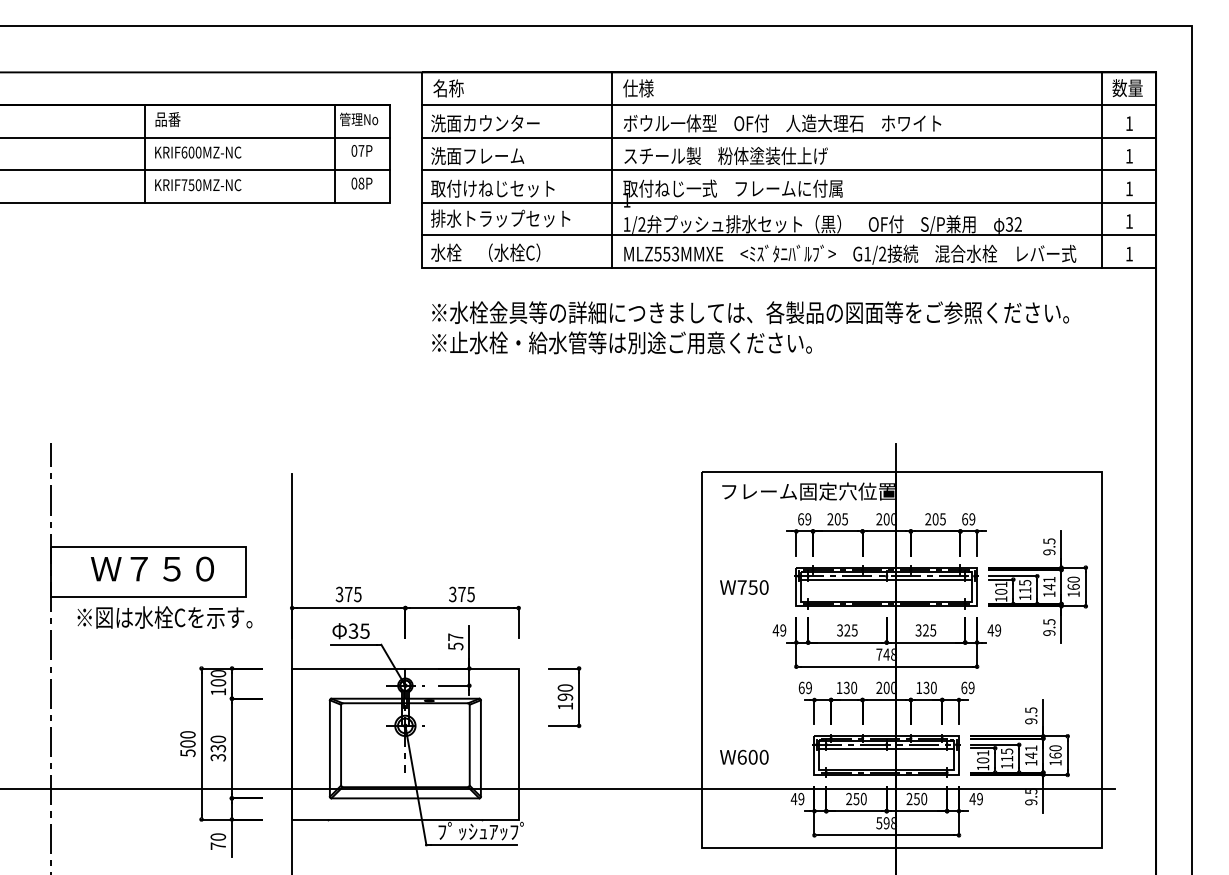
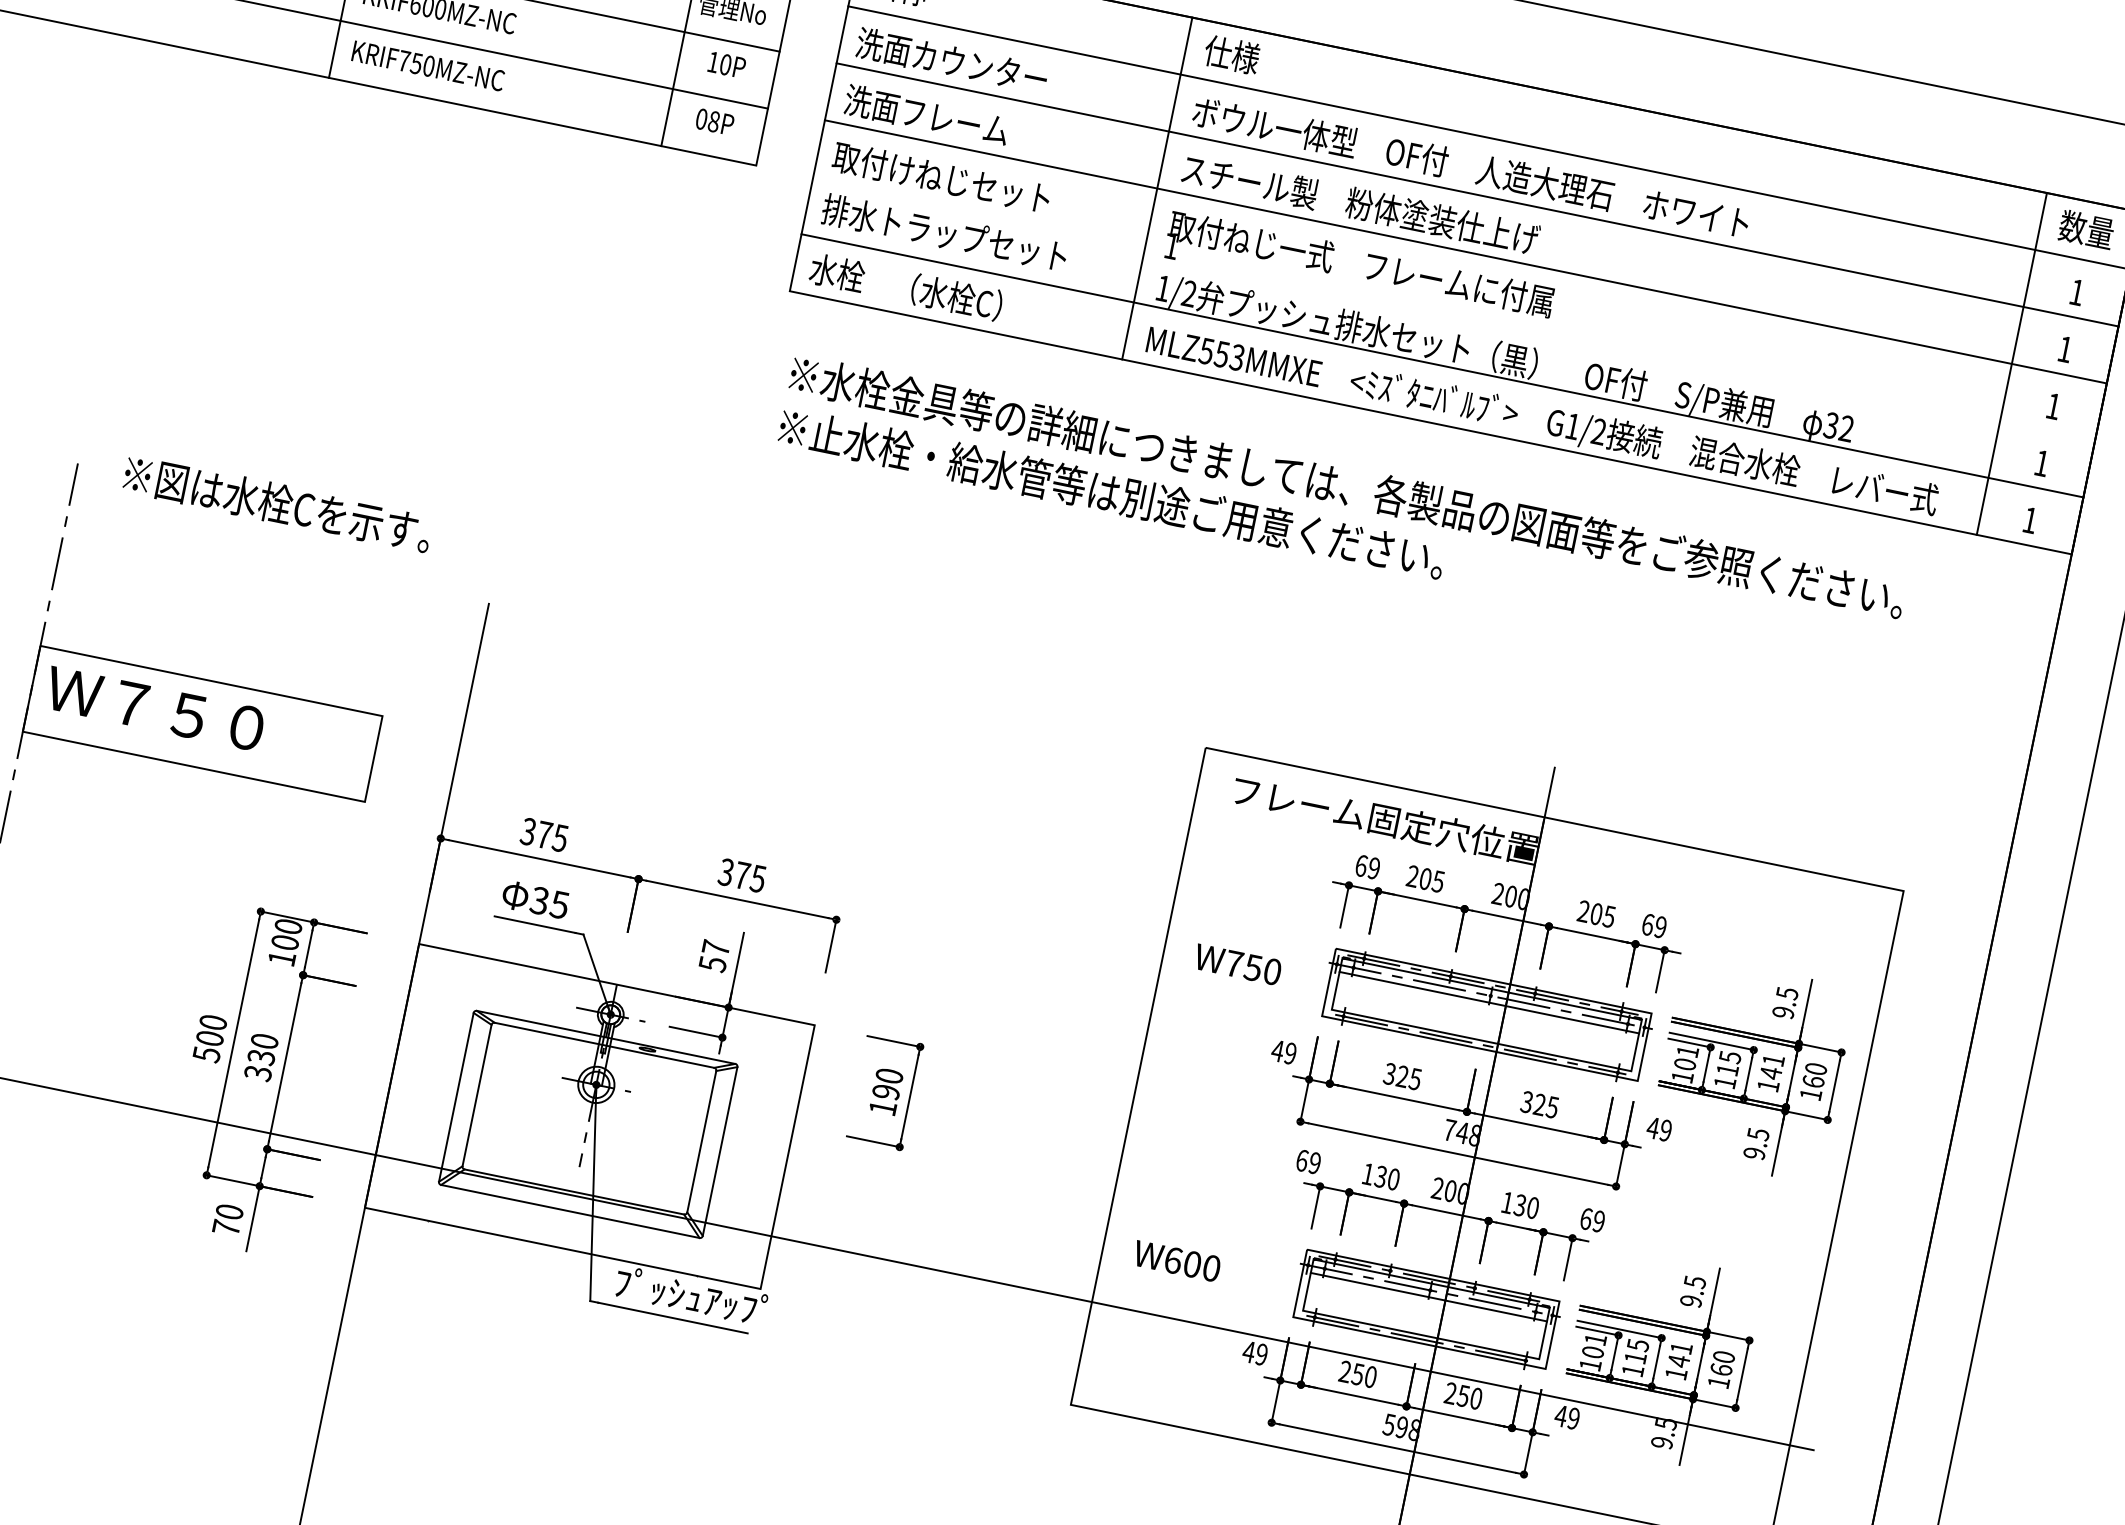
text: (357, 150) -> (718, 62), 07P -> 10P
line: (789, 202) -> (1454, 308), removed
text: (152, 568) -> (155, 707), moved
text: (164, 617) -> (277, 503), moved

